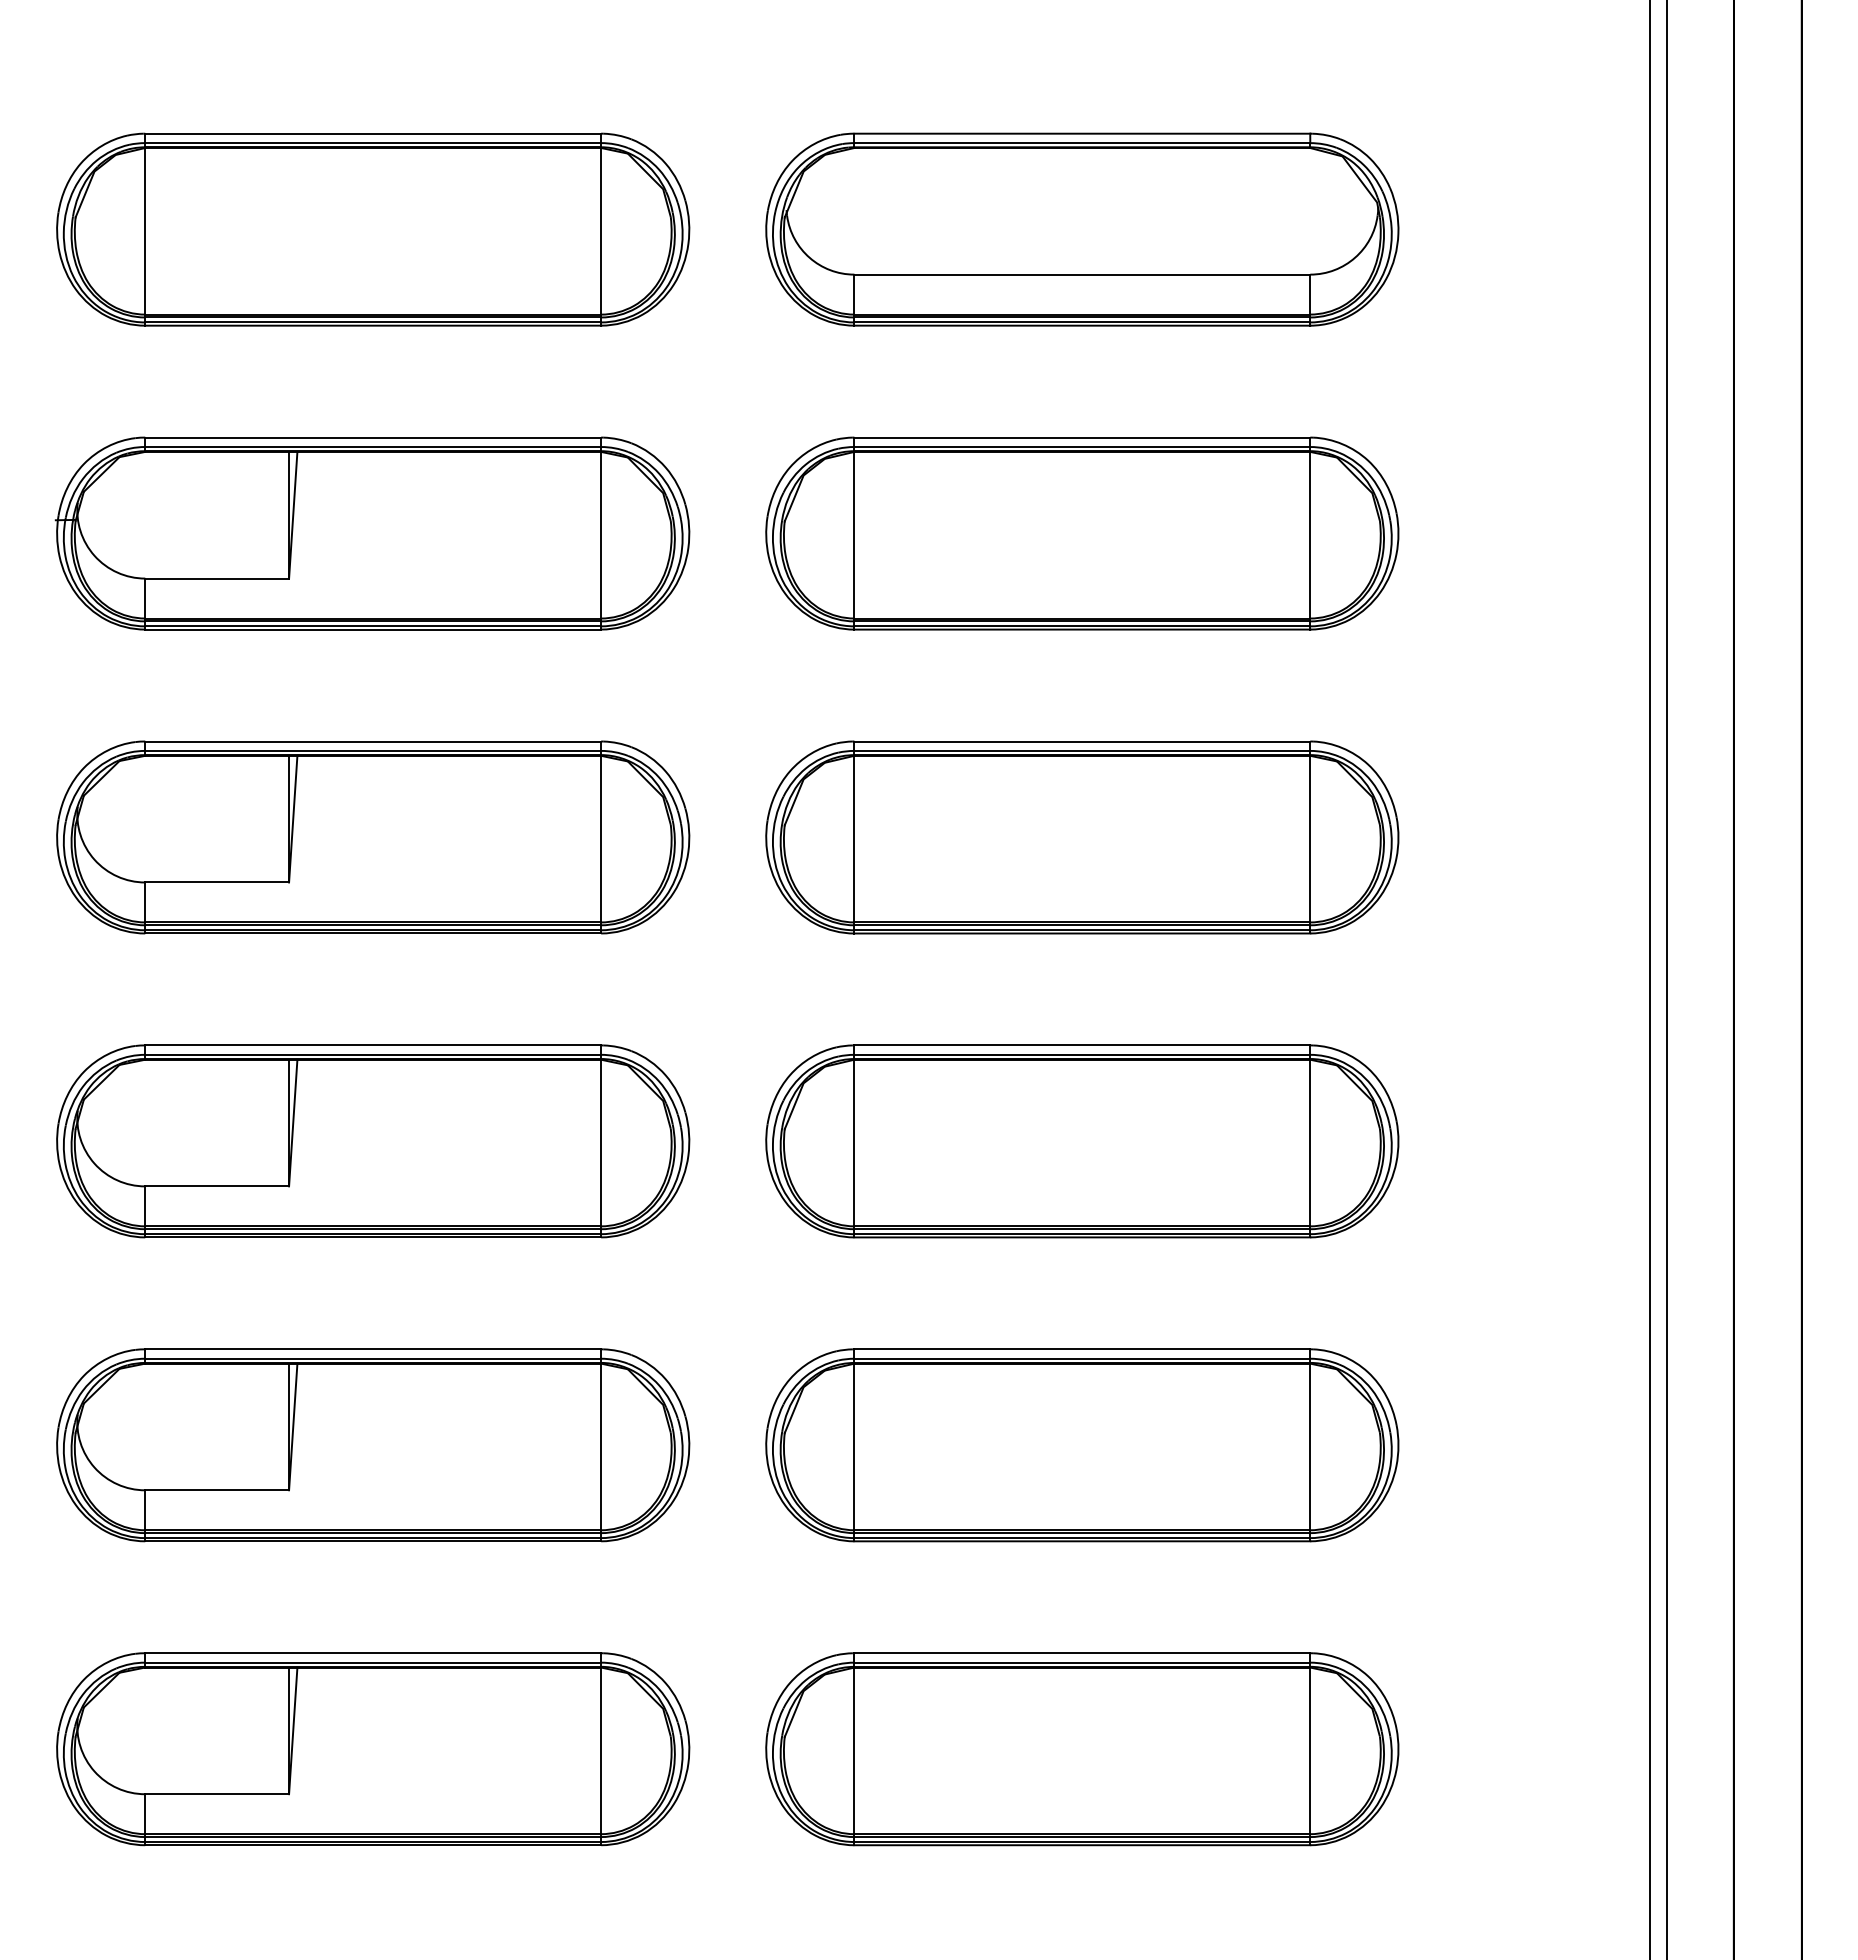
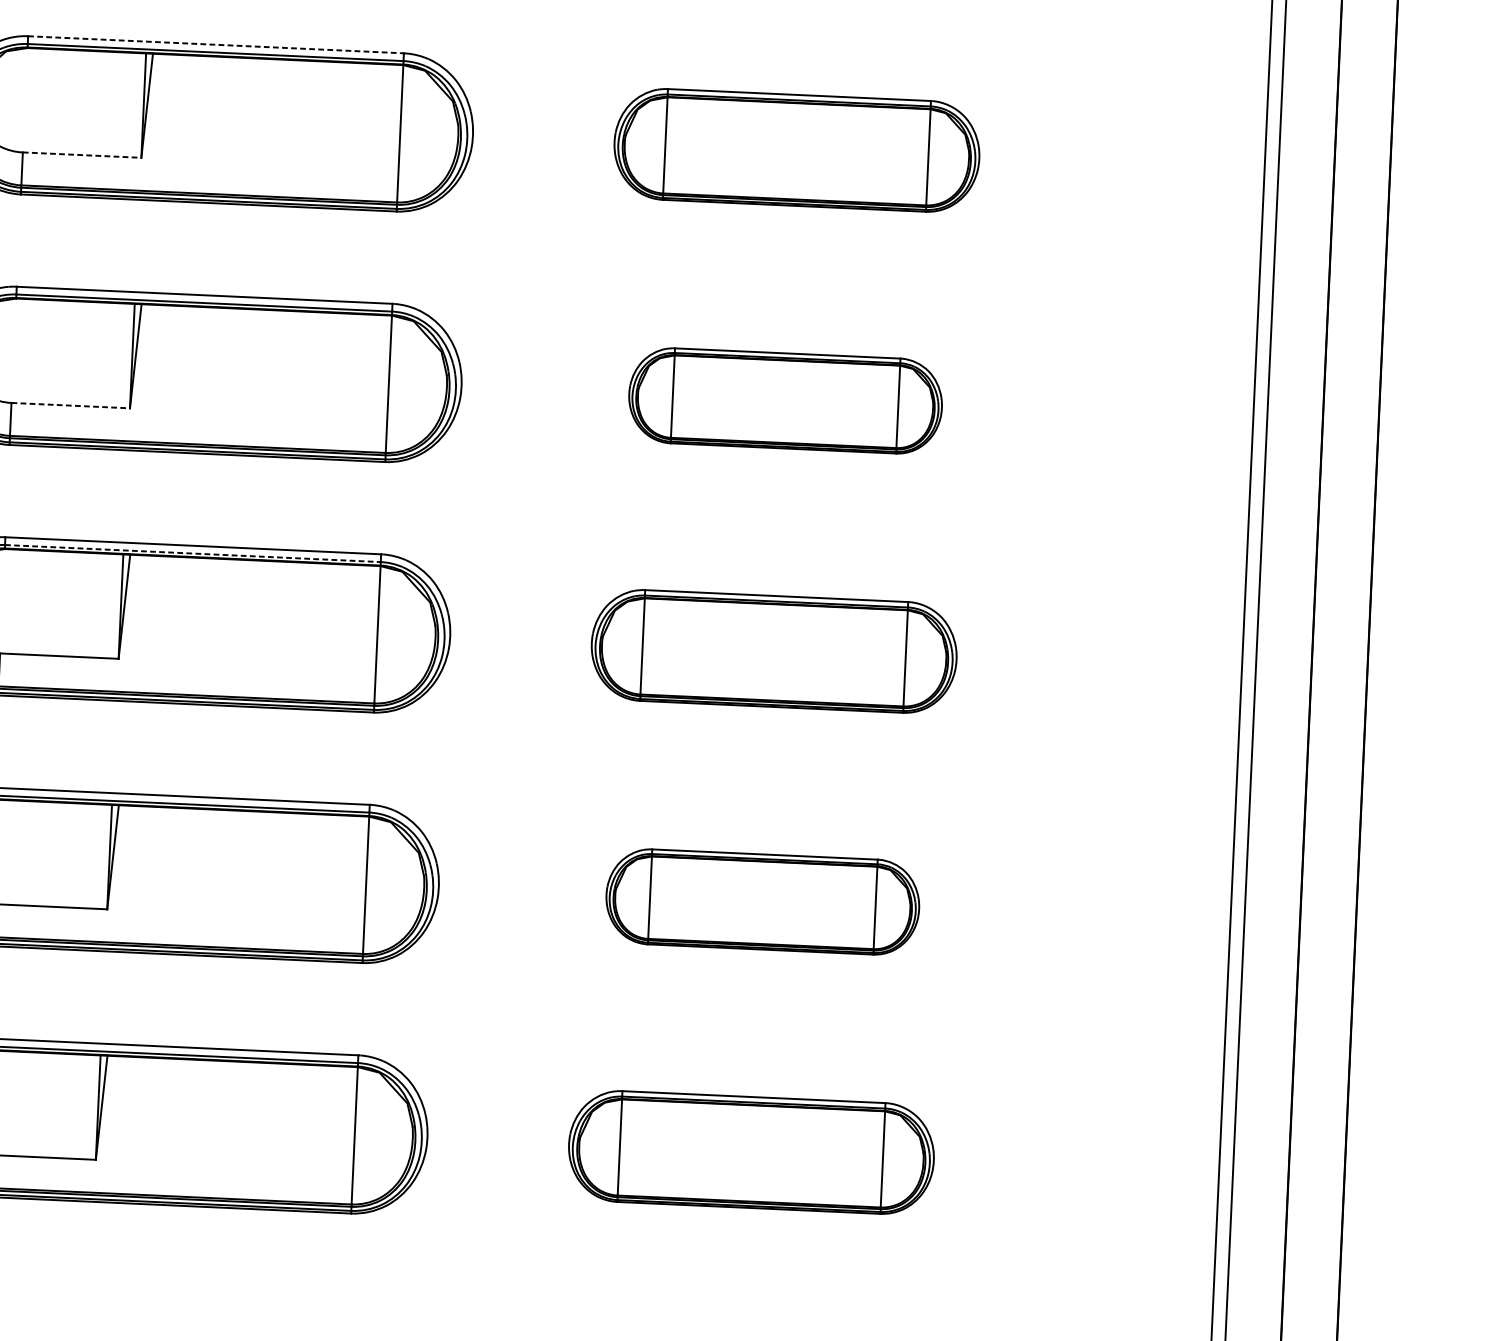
line: (373, 437) -> (216, 44), solid -> dashed
part: (1082, 533) -> (797, 150), size x0.7
line: (217, 578) -> (82, 155), solid -> dashed
part: (1082, 837) -> (785, 400), size x0.6
line: (217, 882) -> (71, 405), solid -> dashed
line: (373, 1054) -> (193, 553), solid -> dashed
part: (1082, 1141) -> (774, 651), size x0.7
part: (1082, 1445) -> (762, 902), size x0.6
part: (1082, 1749) -> (751, 1152), size x0.7

